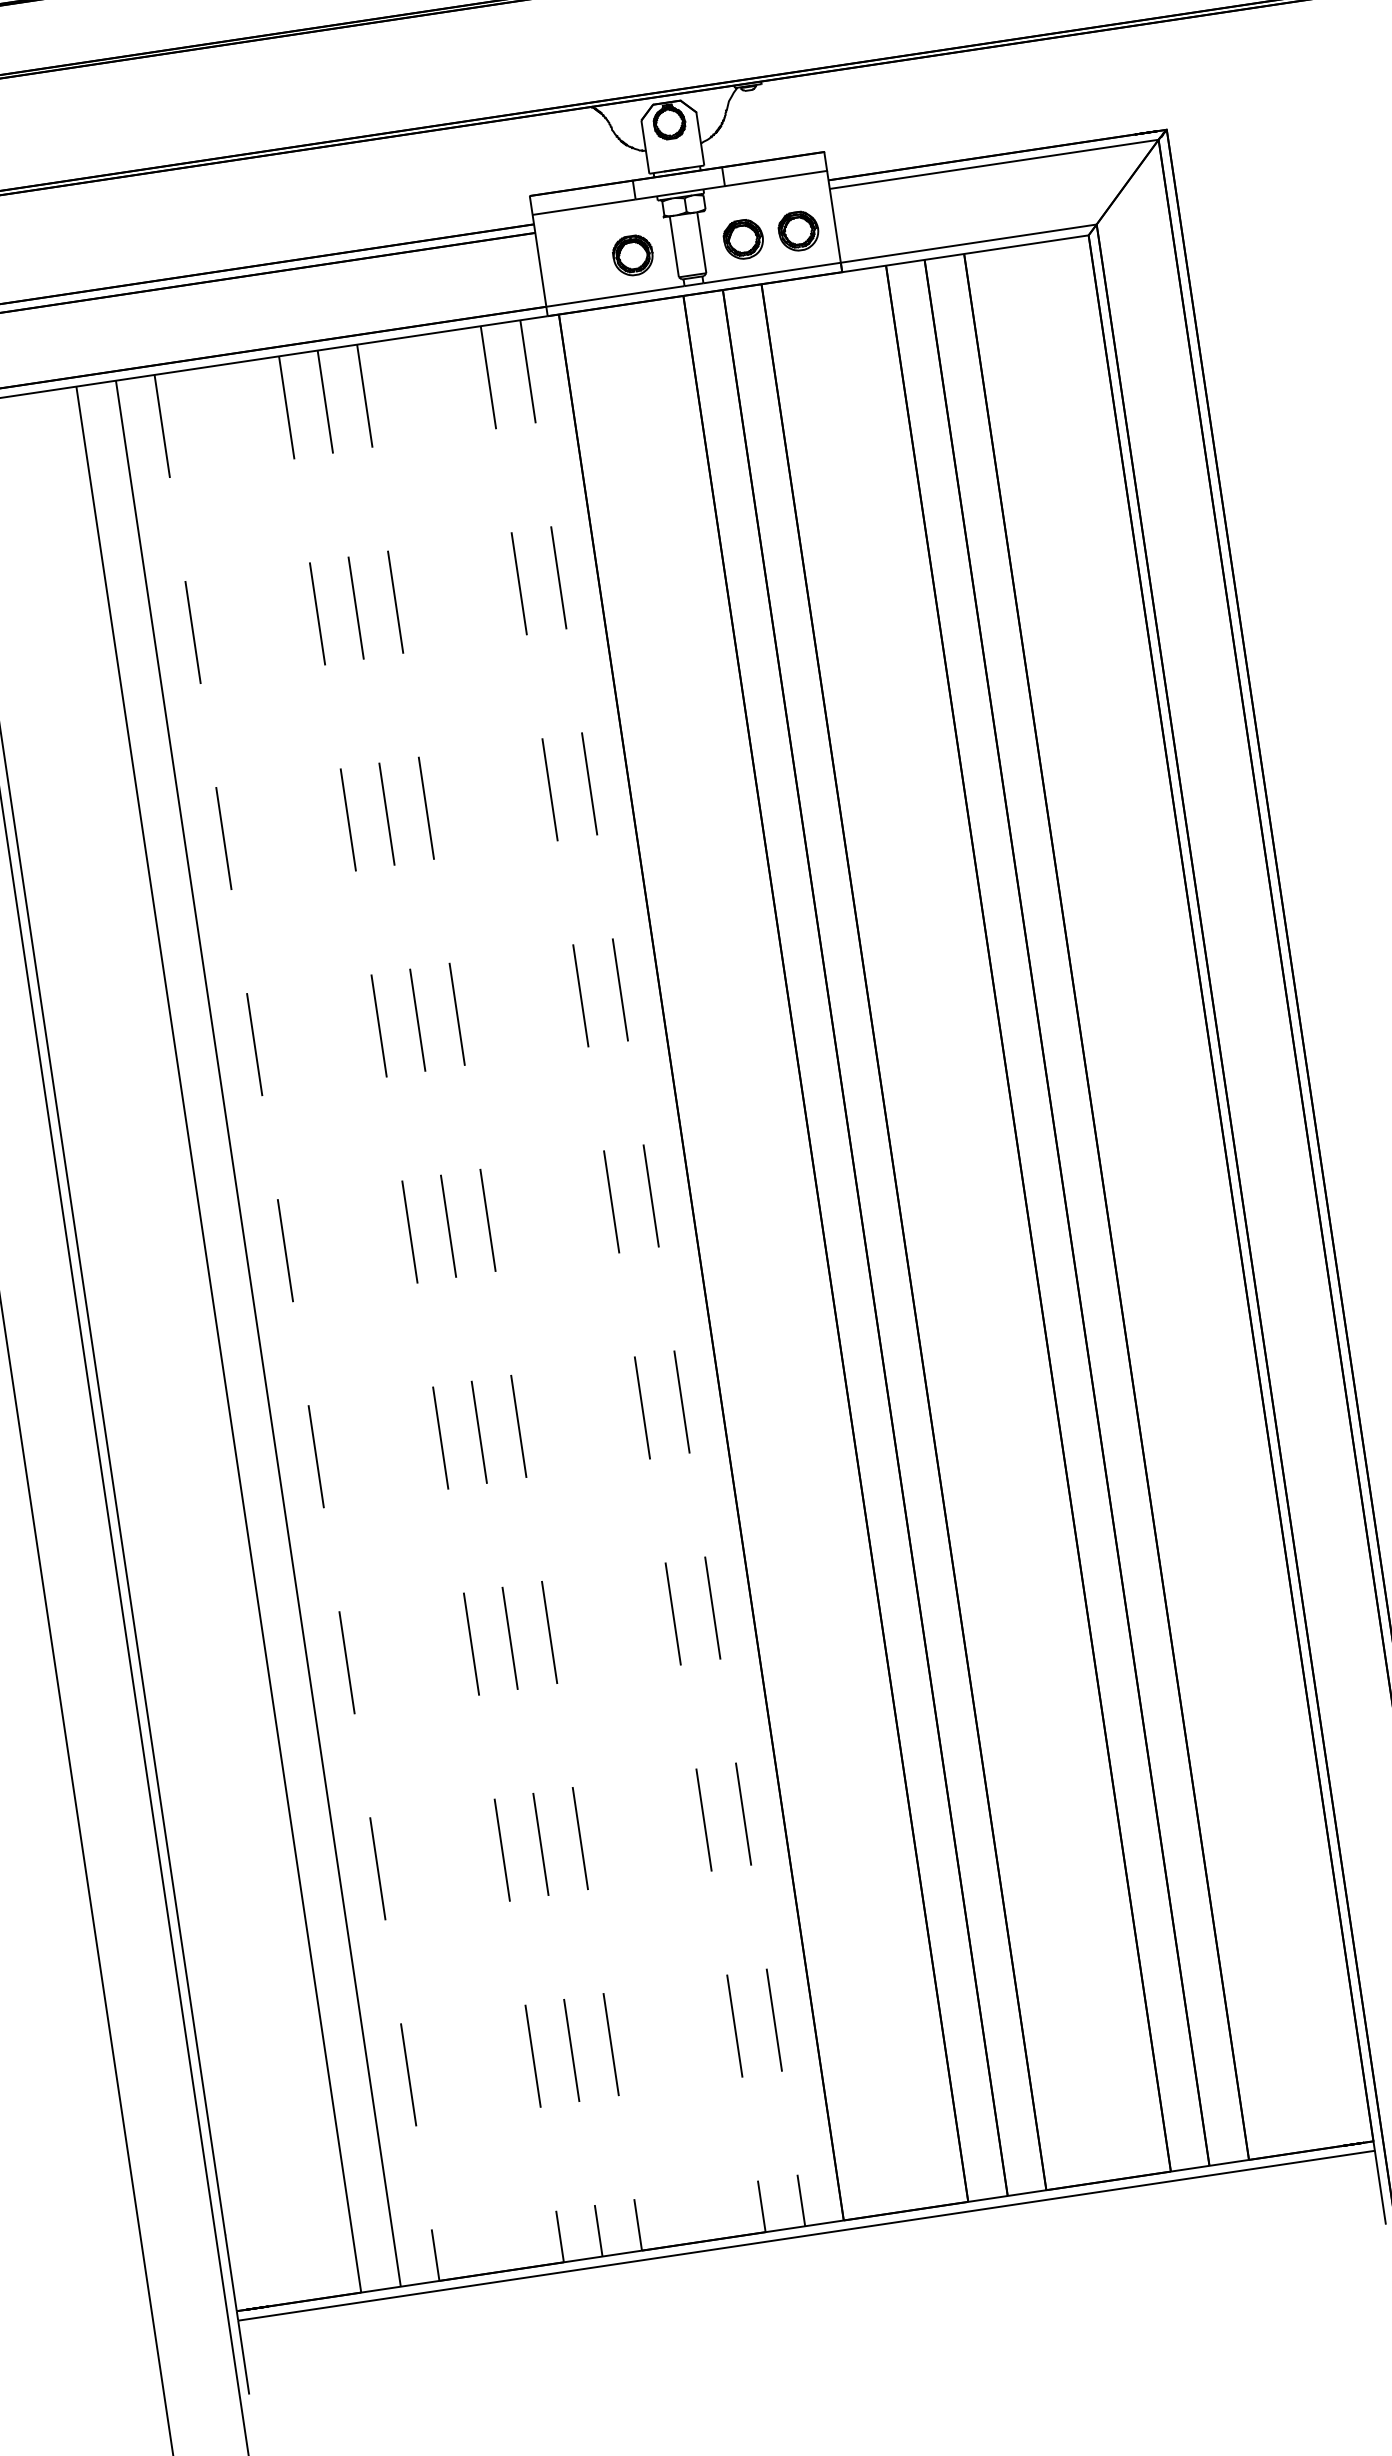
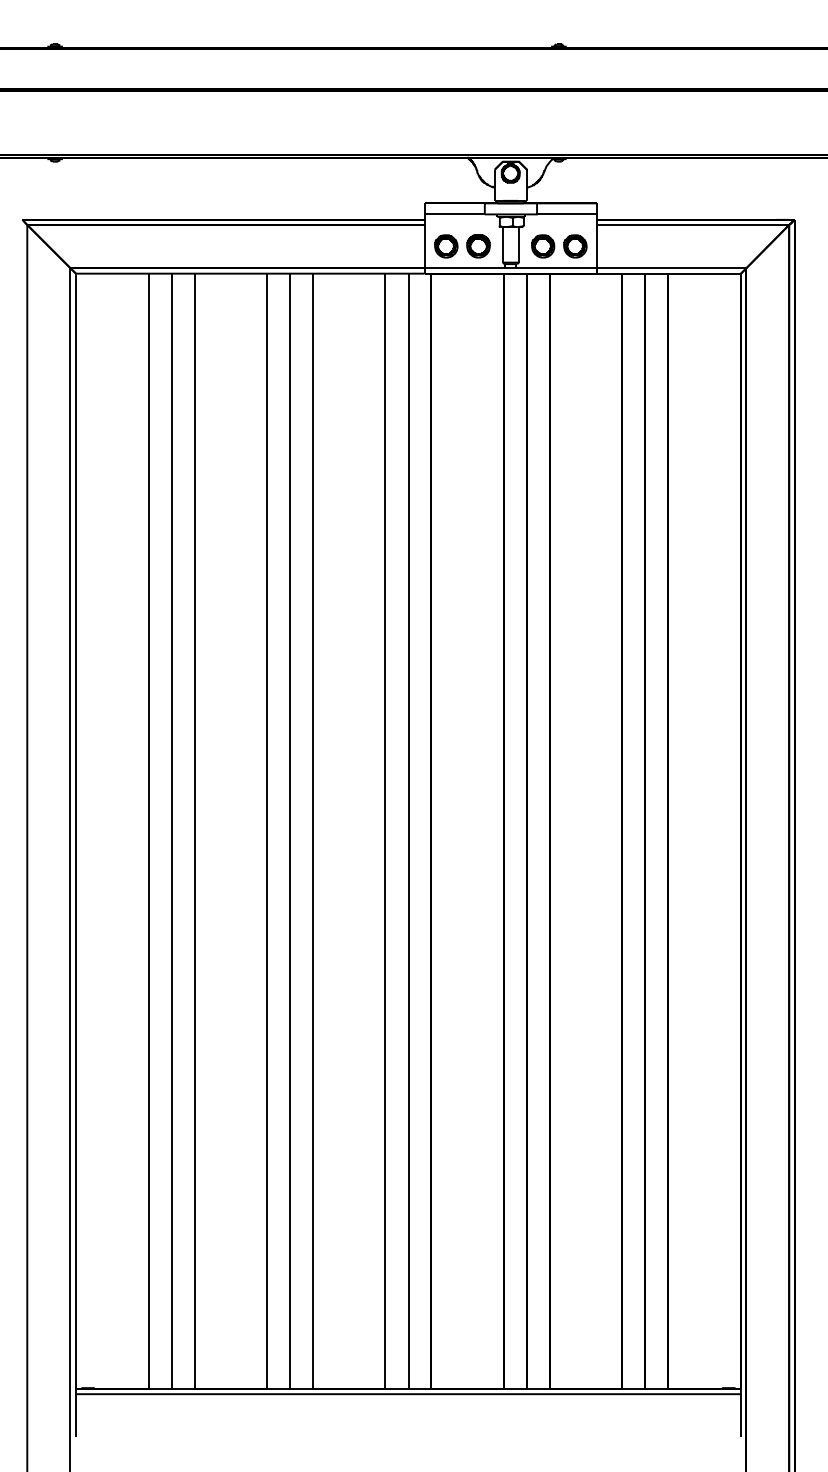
part: (578, 264) -> (446, 246), added
line: (662, 1273) -> (408, 831), dashed -> solid
line: (623, 1279) -> (385, 831), dashed -> solid
line: (500, 1298) -> (313, 831), dashed -> solid
line: (459, 1304) -> (289, 831), dashed -> solid
line: (421, 1309) -> (267, 831), dashed -> solid
line: (297, 1328) -> (194, 831), dashed -> solid

